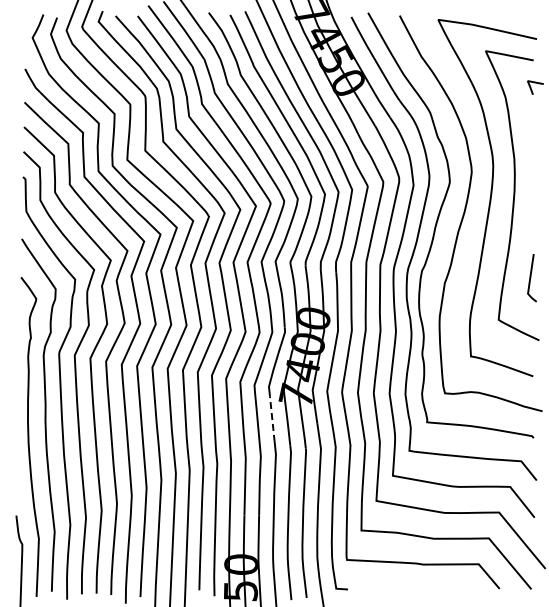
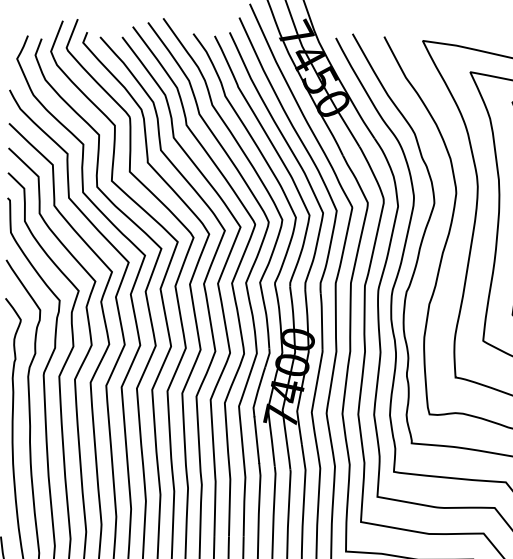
line: (272, 419) -> (257, 440), dashed -> solid

